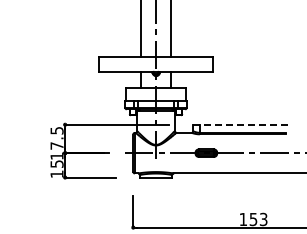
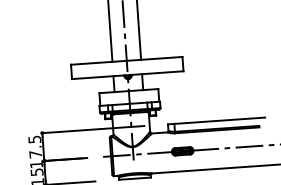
line: (242, 124) -> (216, 120), dashed -> solid

